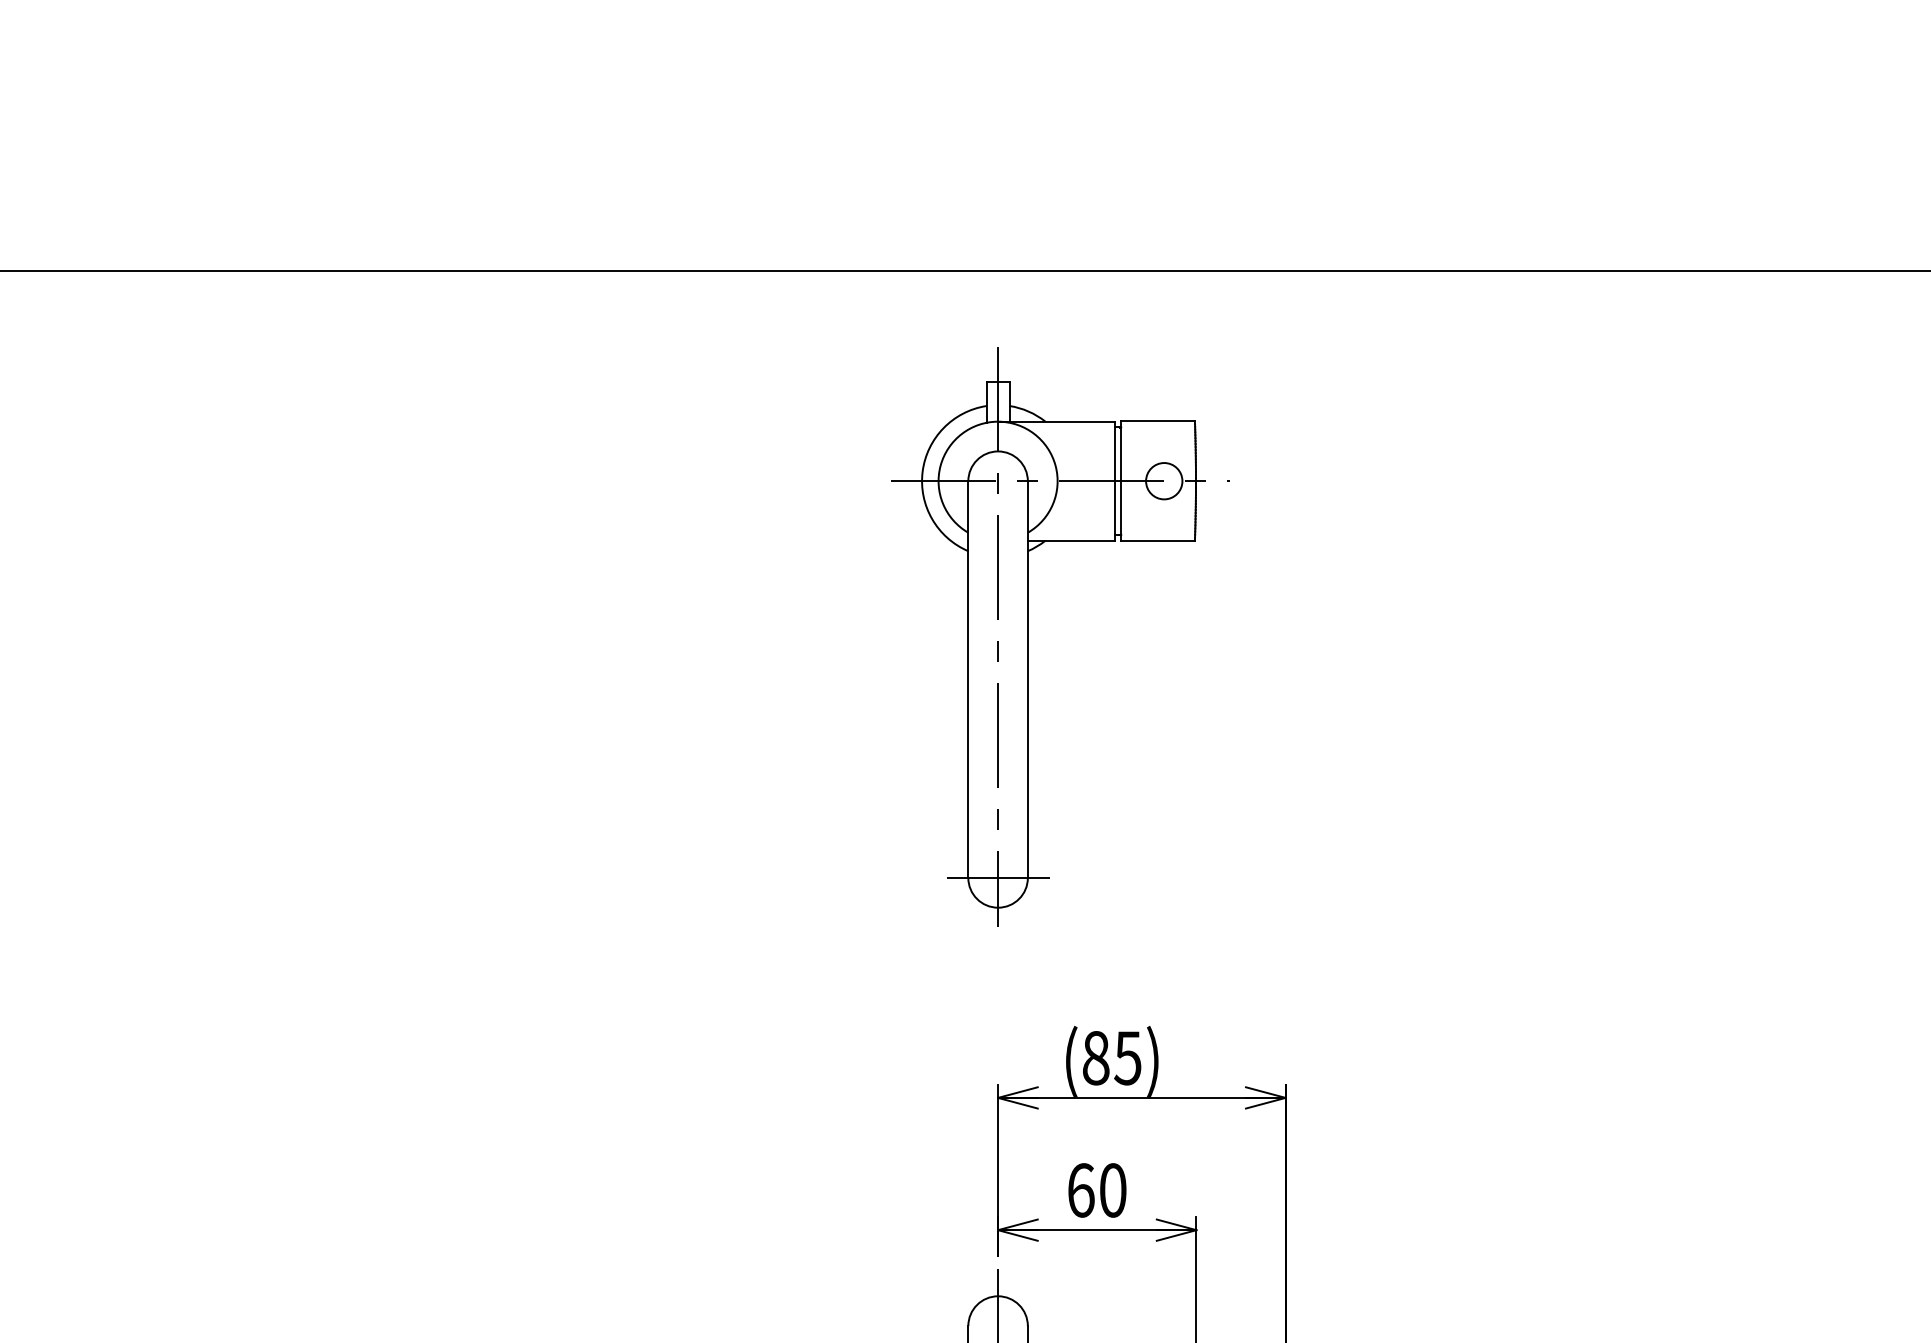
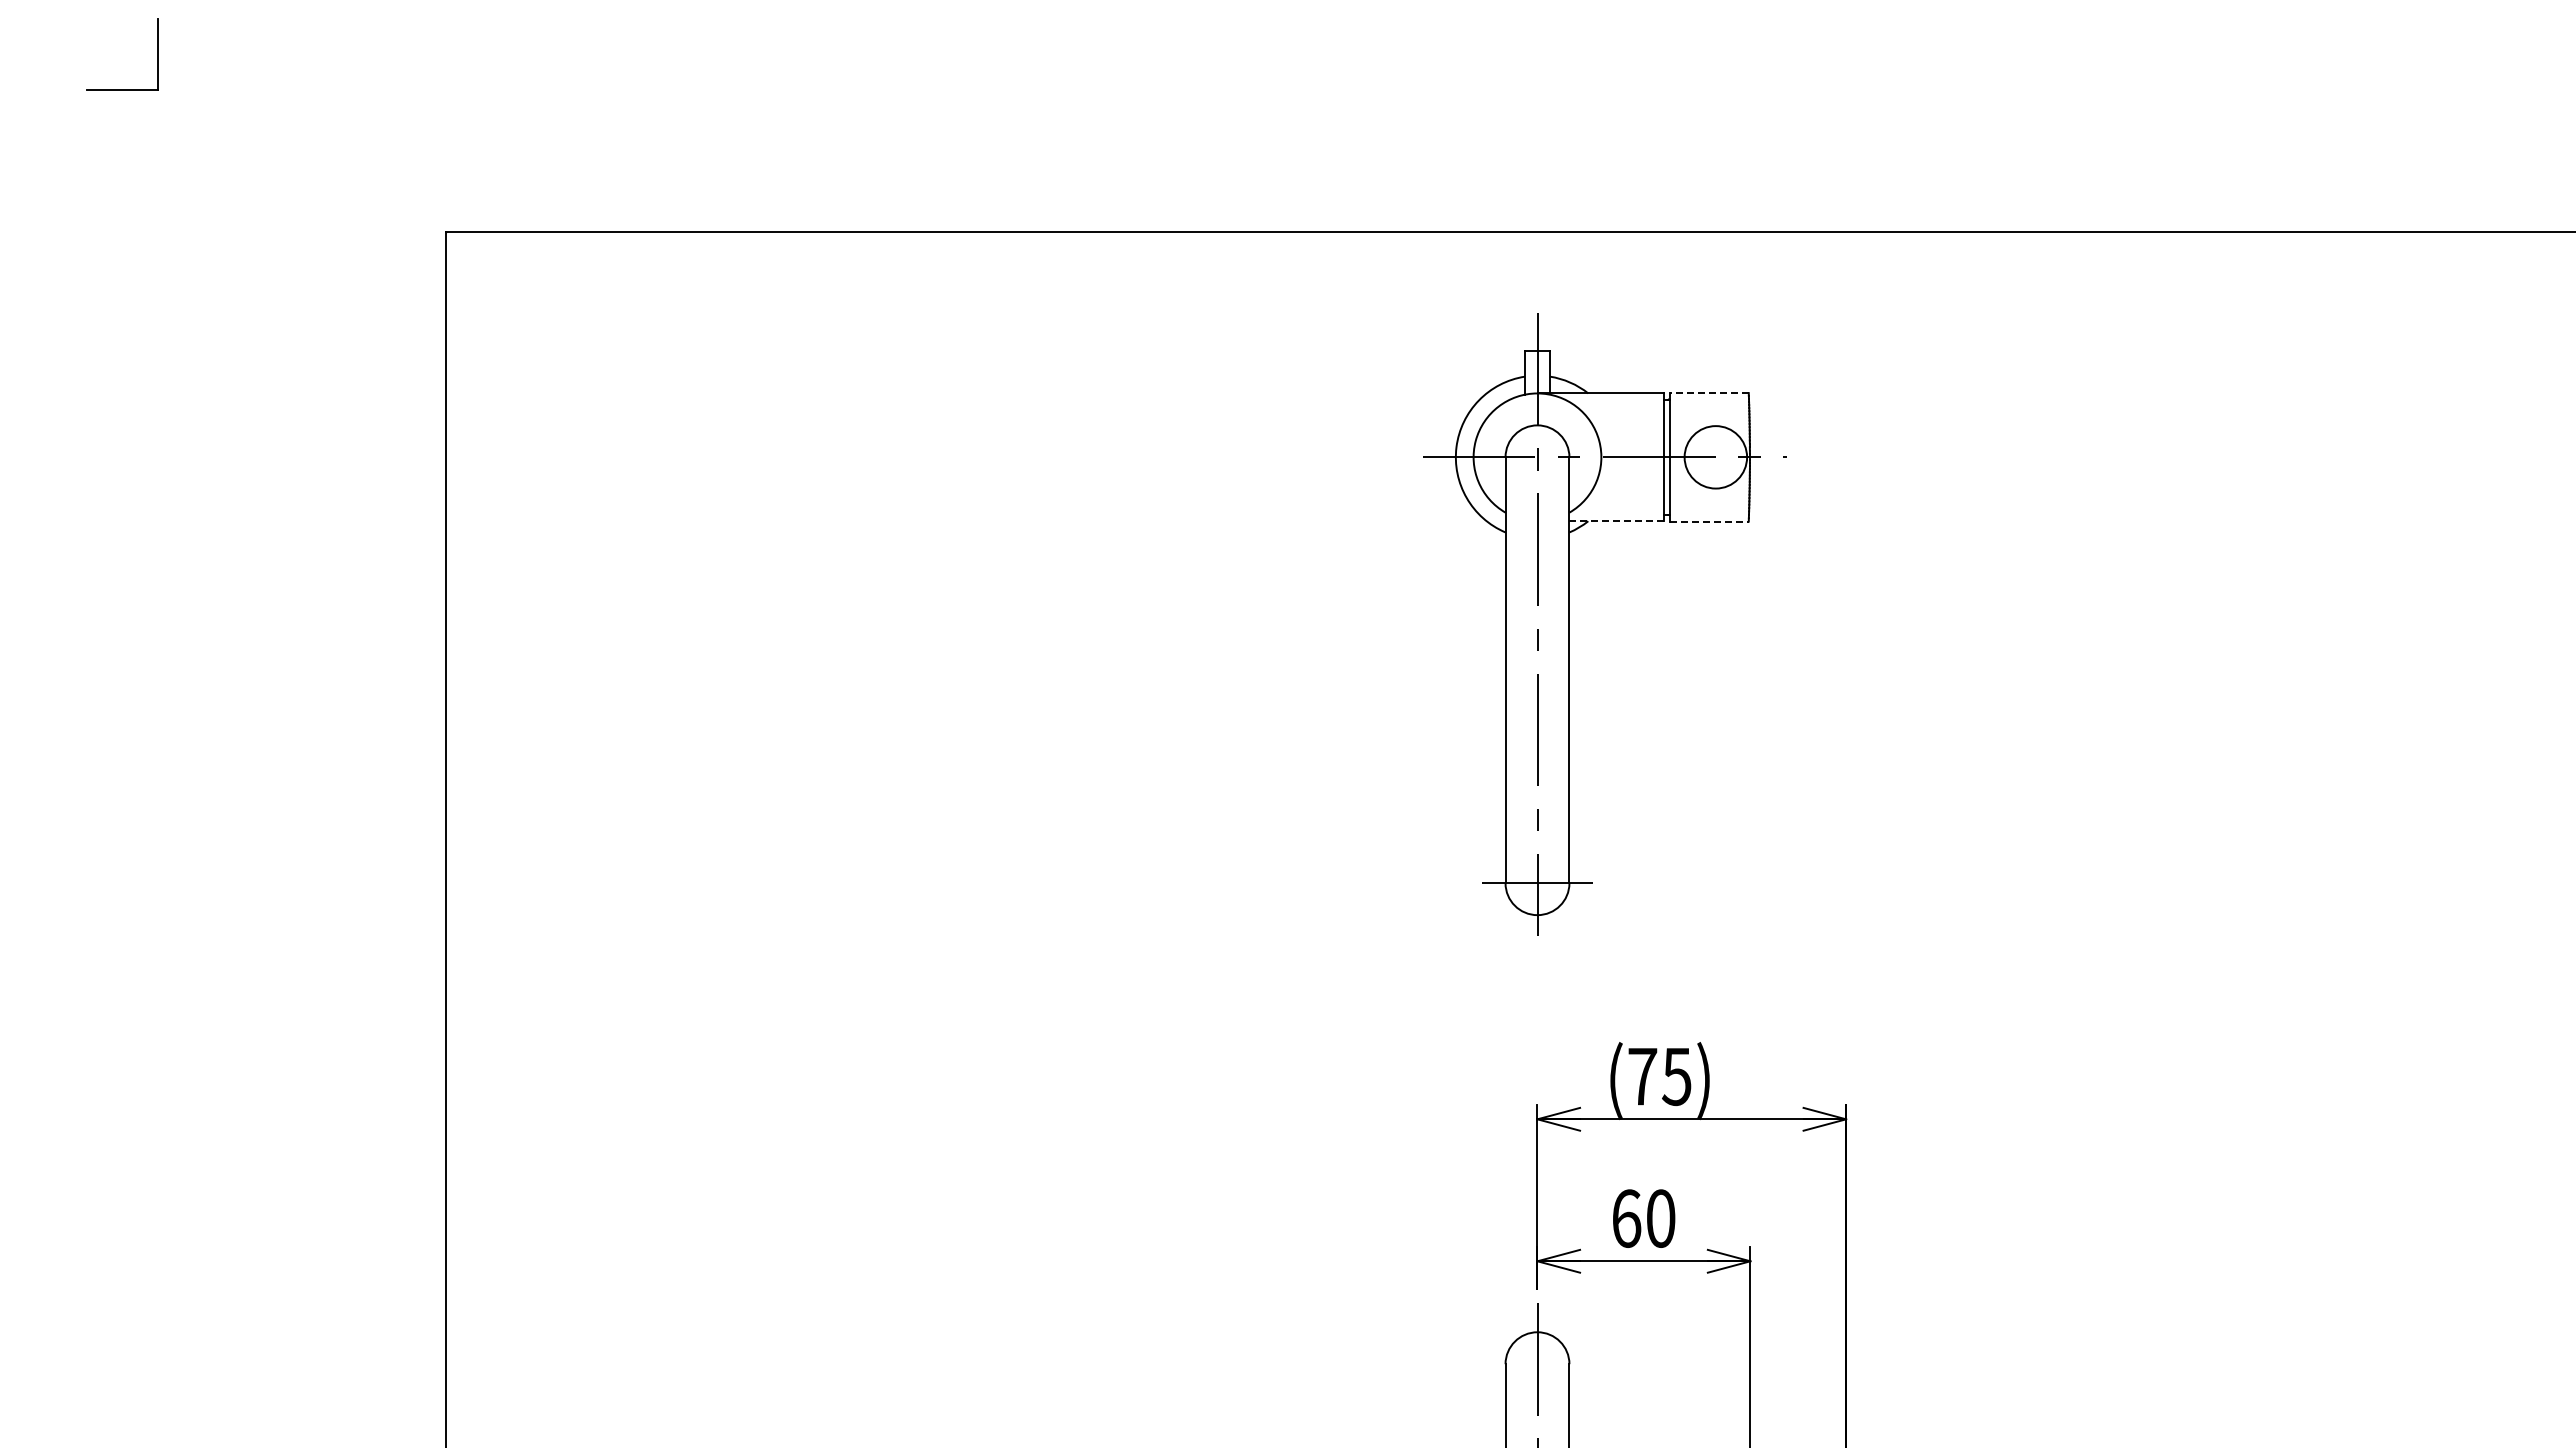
line: (1158, 421) -> (1709, 393), solid -> dashed
circle: (1163, 480) -> (1715, 456), size x1.6
line: (1071, 540) -> (1616, 521), solid -> dashed
line: (1158, 540) -> (1709, 521), solid -> dashed
text: (1095, 1058) -> (1642, 1076), (85) -> (75)

